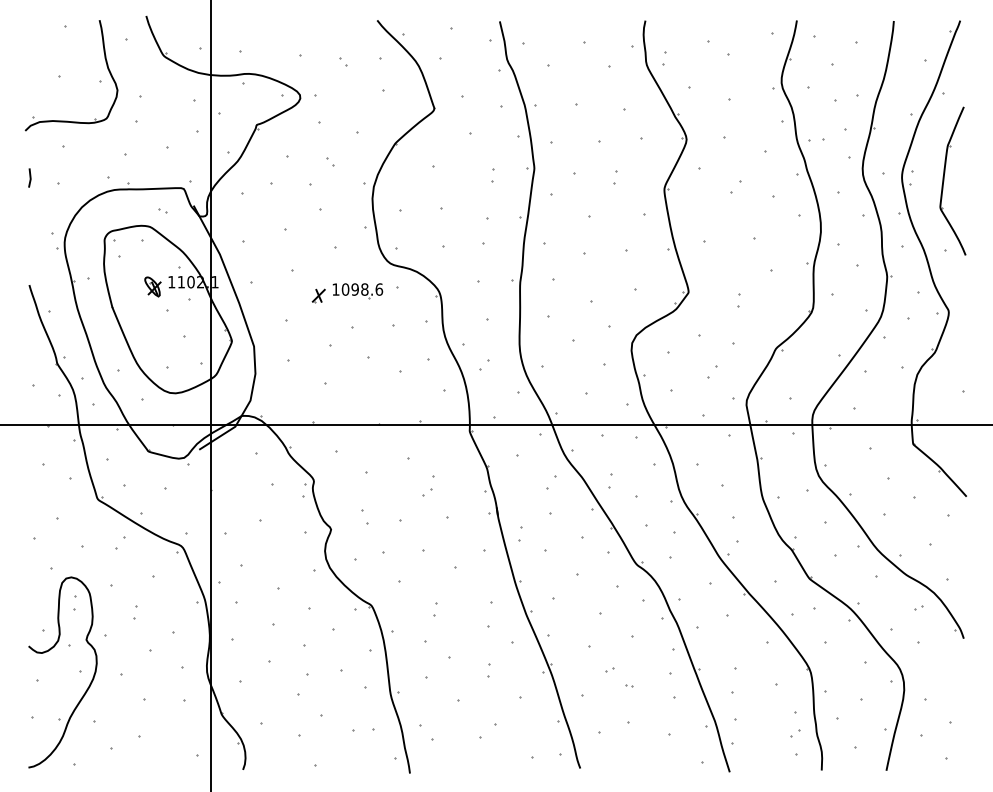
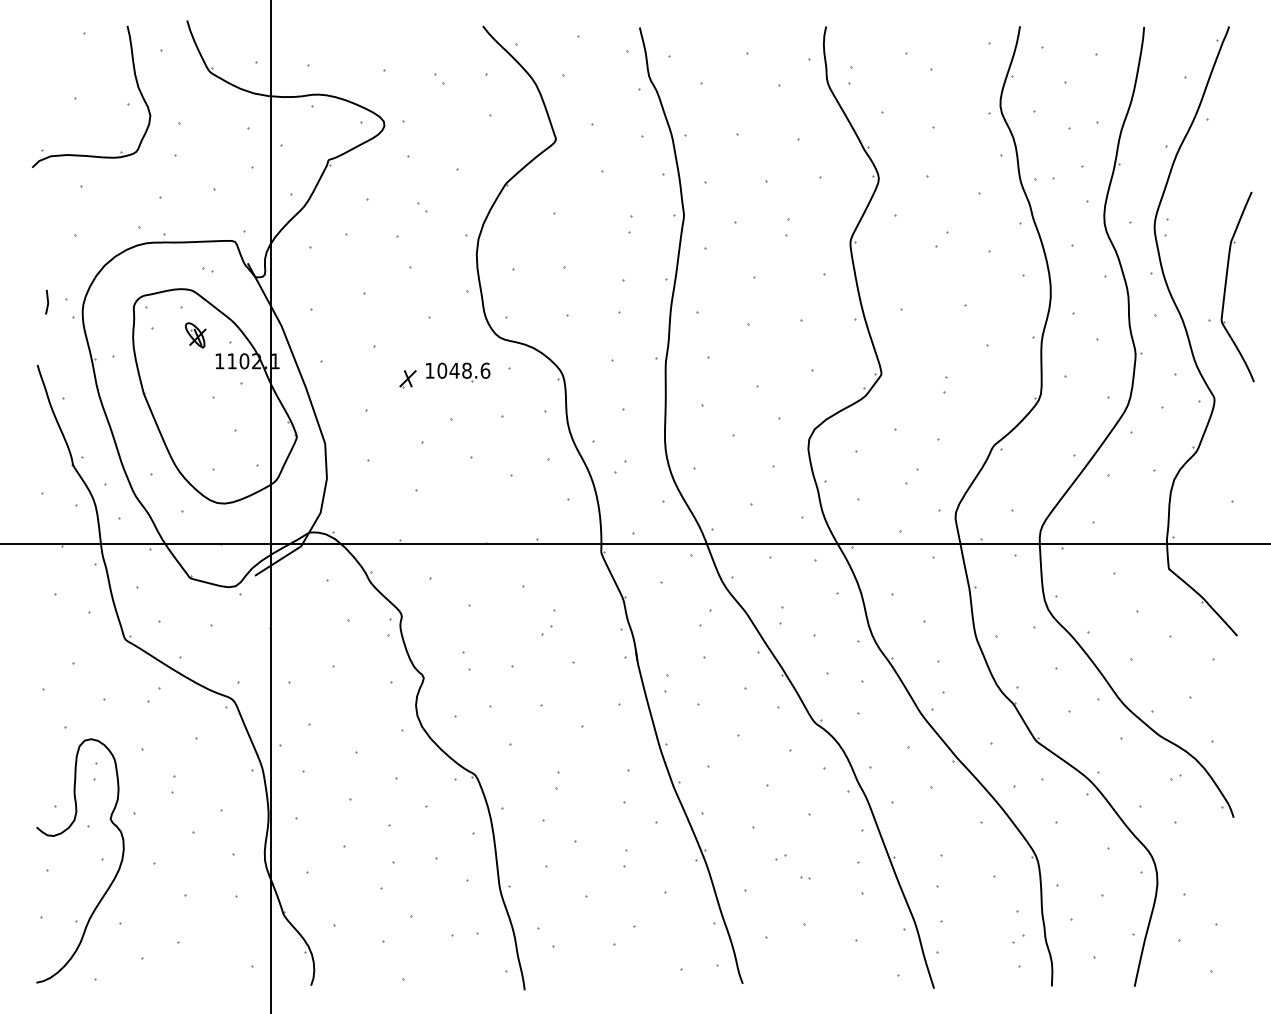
line: (29, 177) -> (46, 301), moved
part: (944, 180) -> (1226, 286), moved
part: (152, 286) -> (195, 334), moved
text: (355, 289) -> (455, 370), 1098.6 -> 1048.6

